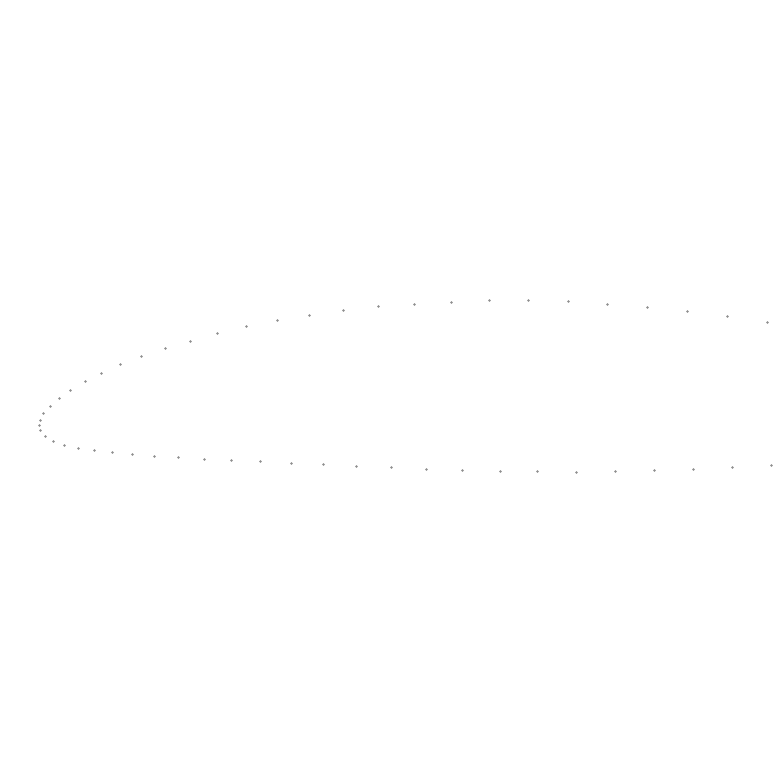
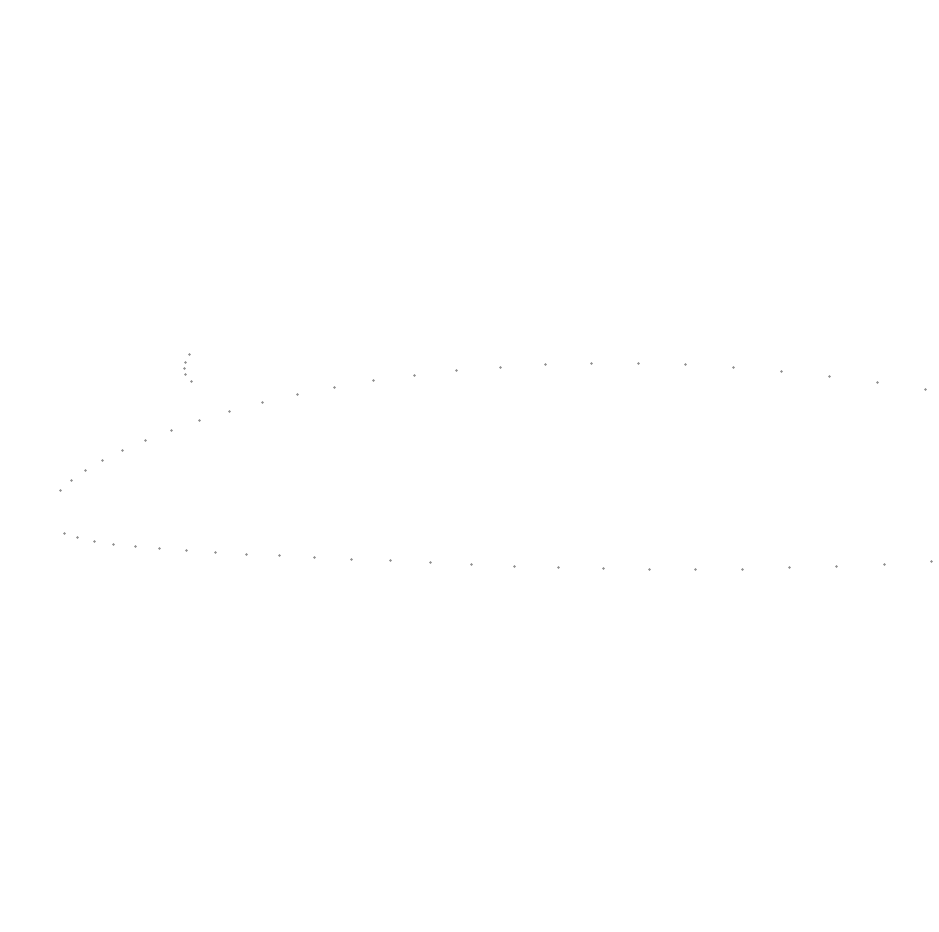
part: (42, 424) -> (187, 367), moved

